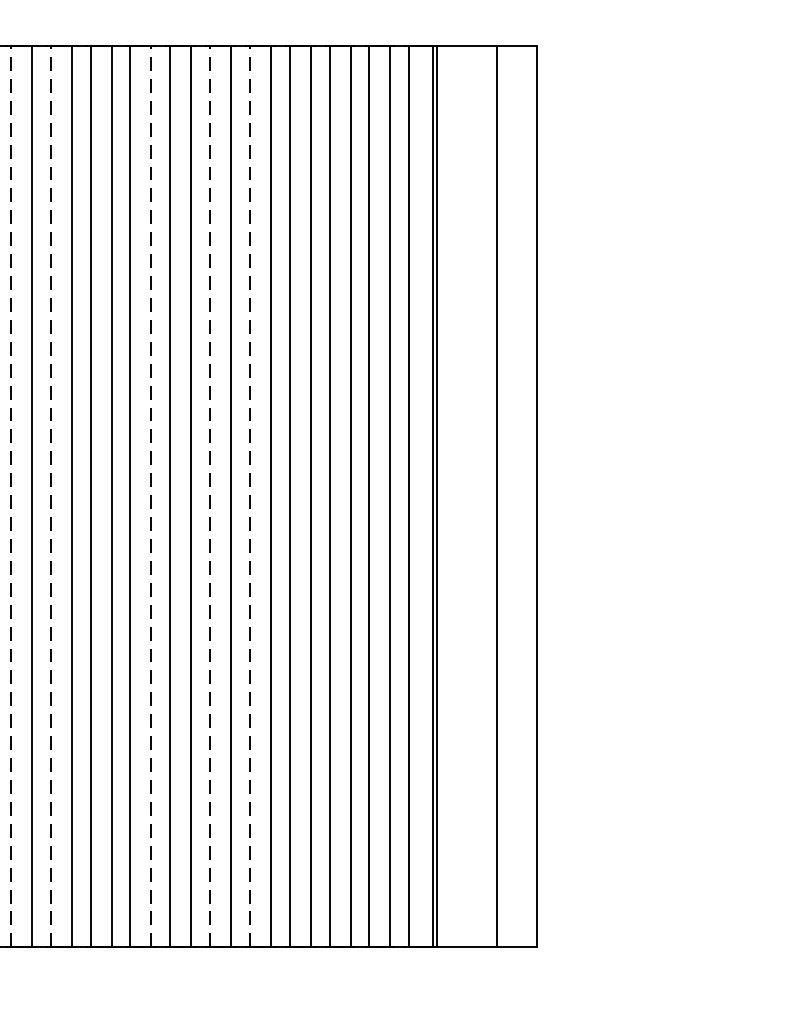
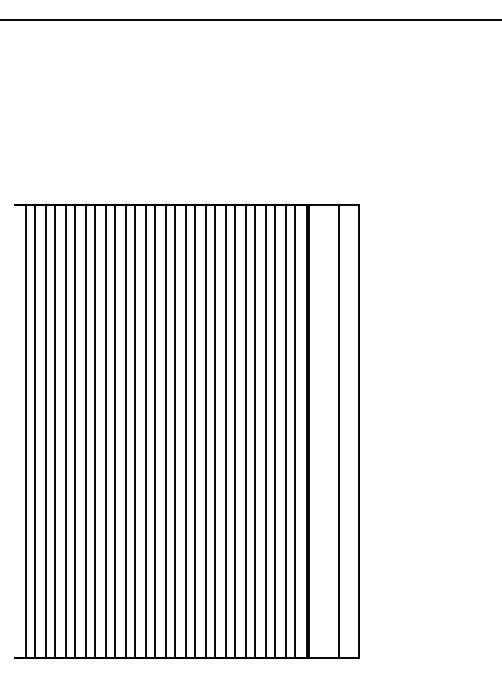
line: (11, 494) -> (95, 430), dashed -> solid
line: (51, 494) -> (115, 430), dashed -> solid
line: (151, 494) -> (165, 430), dashed -> solid
line: (211, 494) -> (195, 430), dashed -> solid
line: (250, 494) -> (215, 430), dashed -> solid

